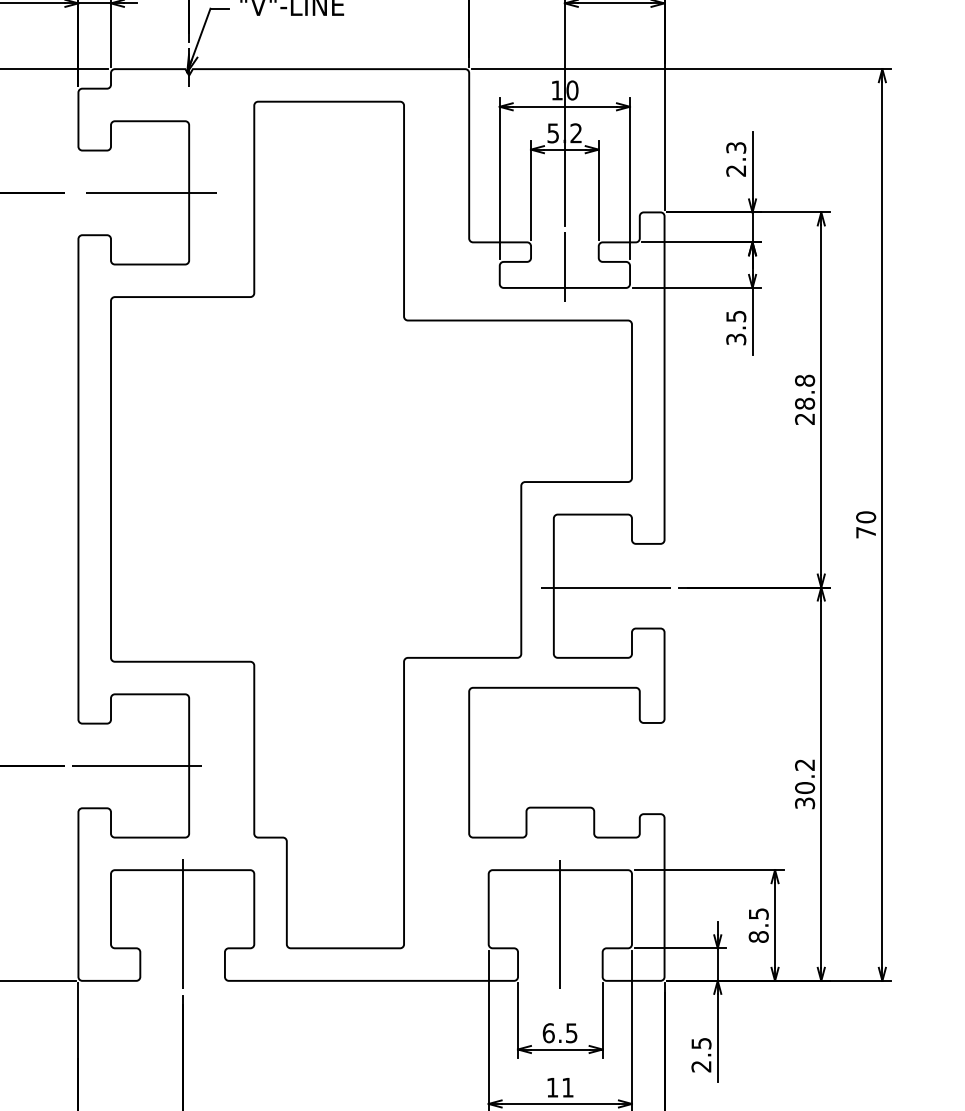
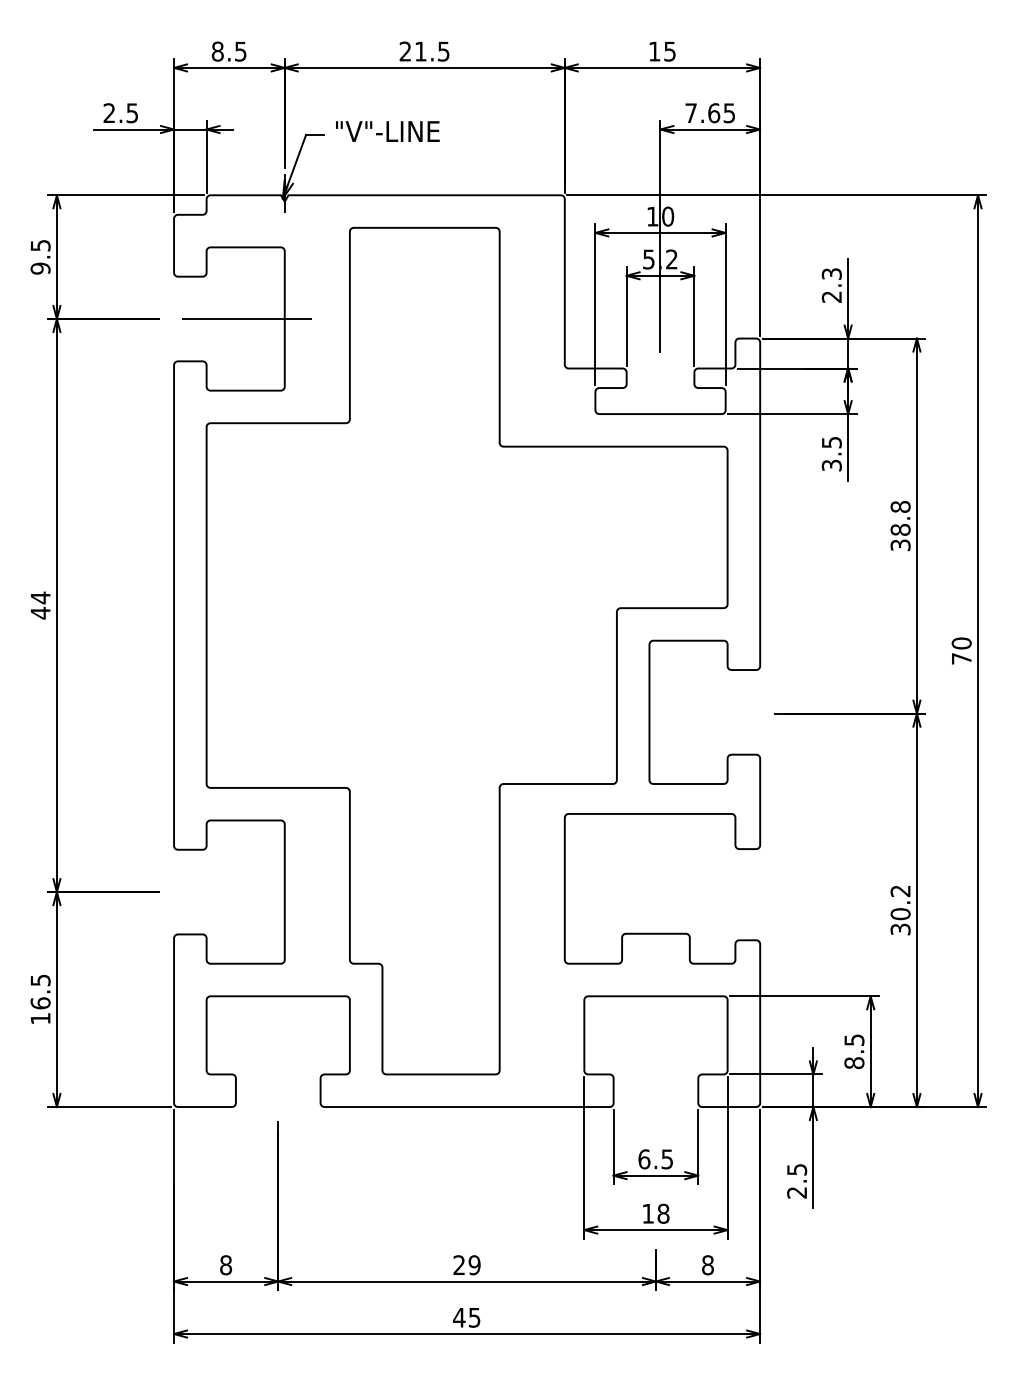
line: (564, 267) -> (660, 393), removed
text: (804, 418) -> (900, 544), 28.8 -> 38.8
line: (606, 587) -> (702, 713), removed
line: (135, 766) -> (231, 892), removed
line: (182, 924) -> (278, 1050), removed
line: (559, 924) -> (655, 1050), removed
text: (567, 1087) -> (663, 1213), 11 -> 18

